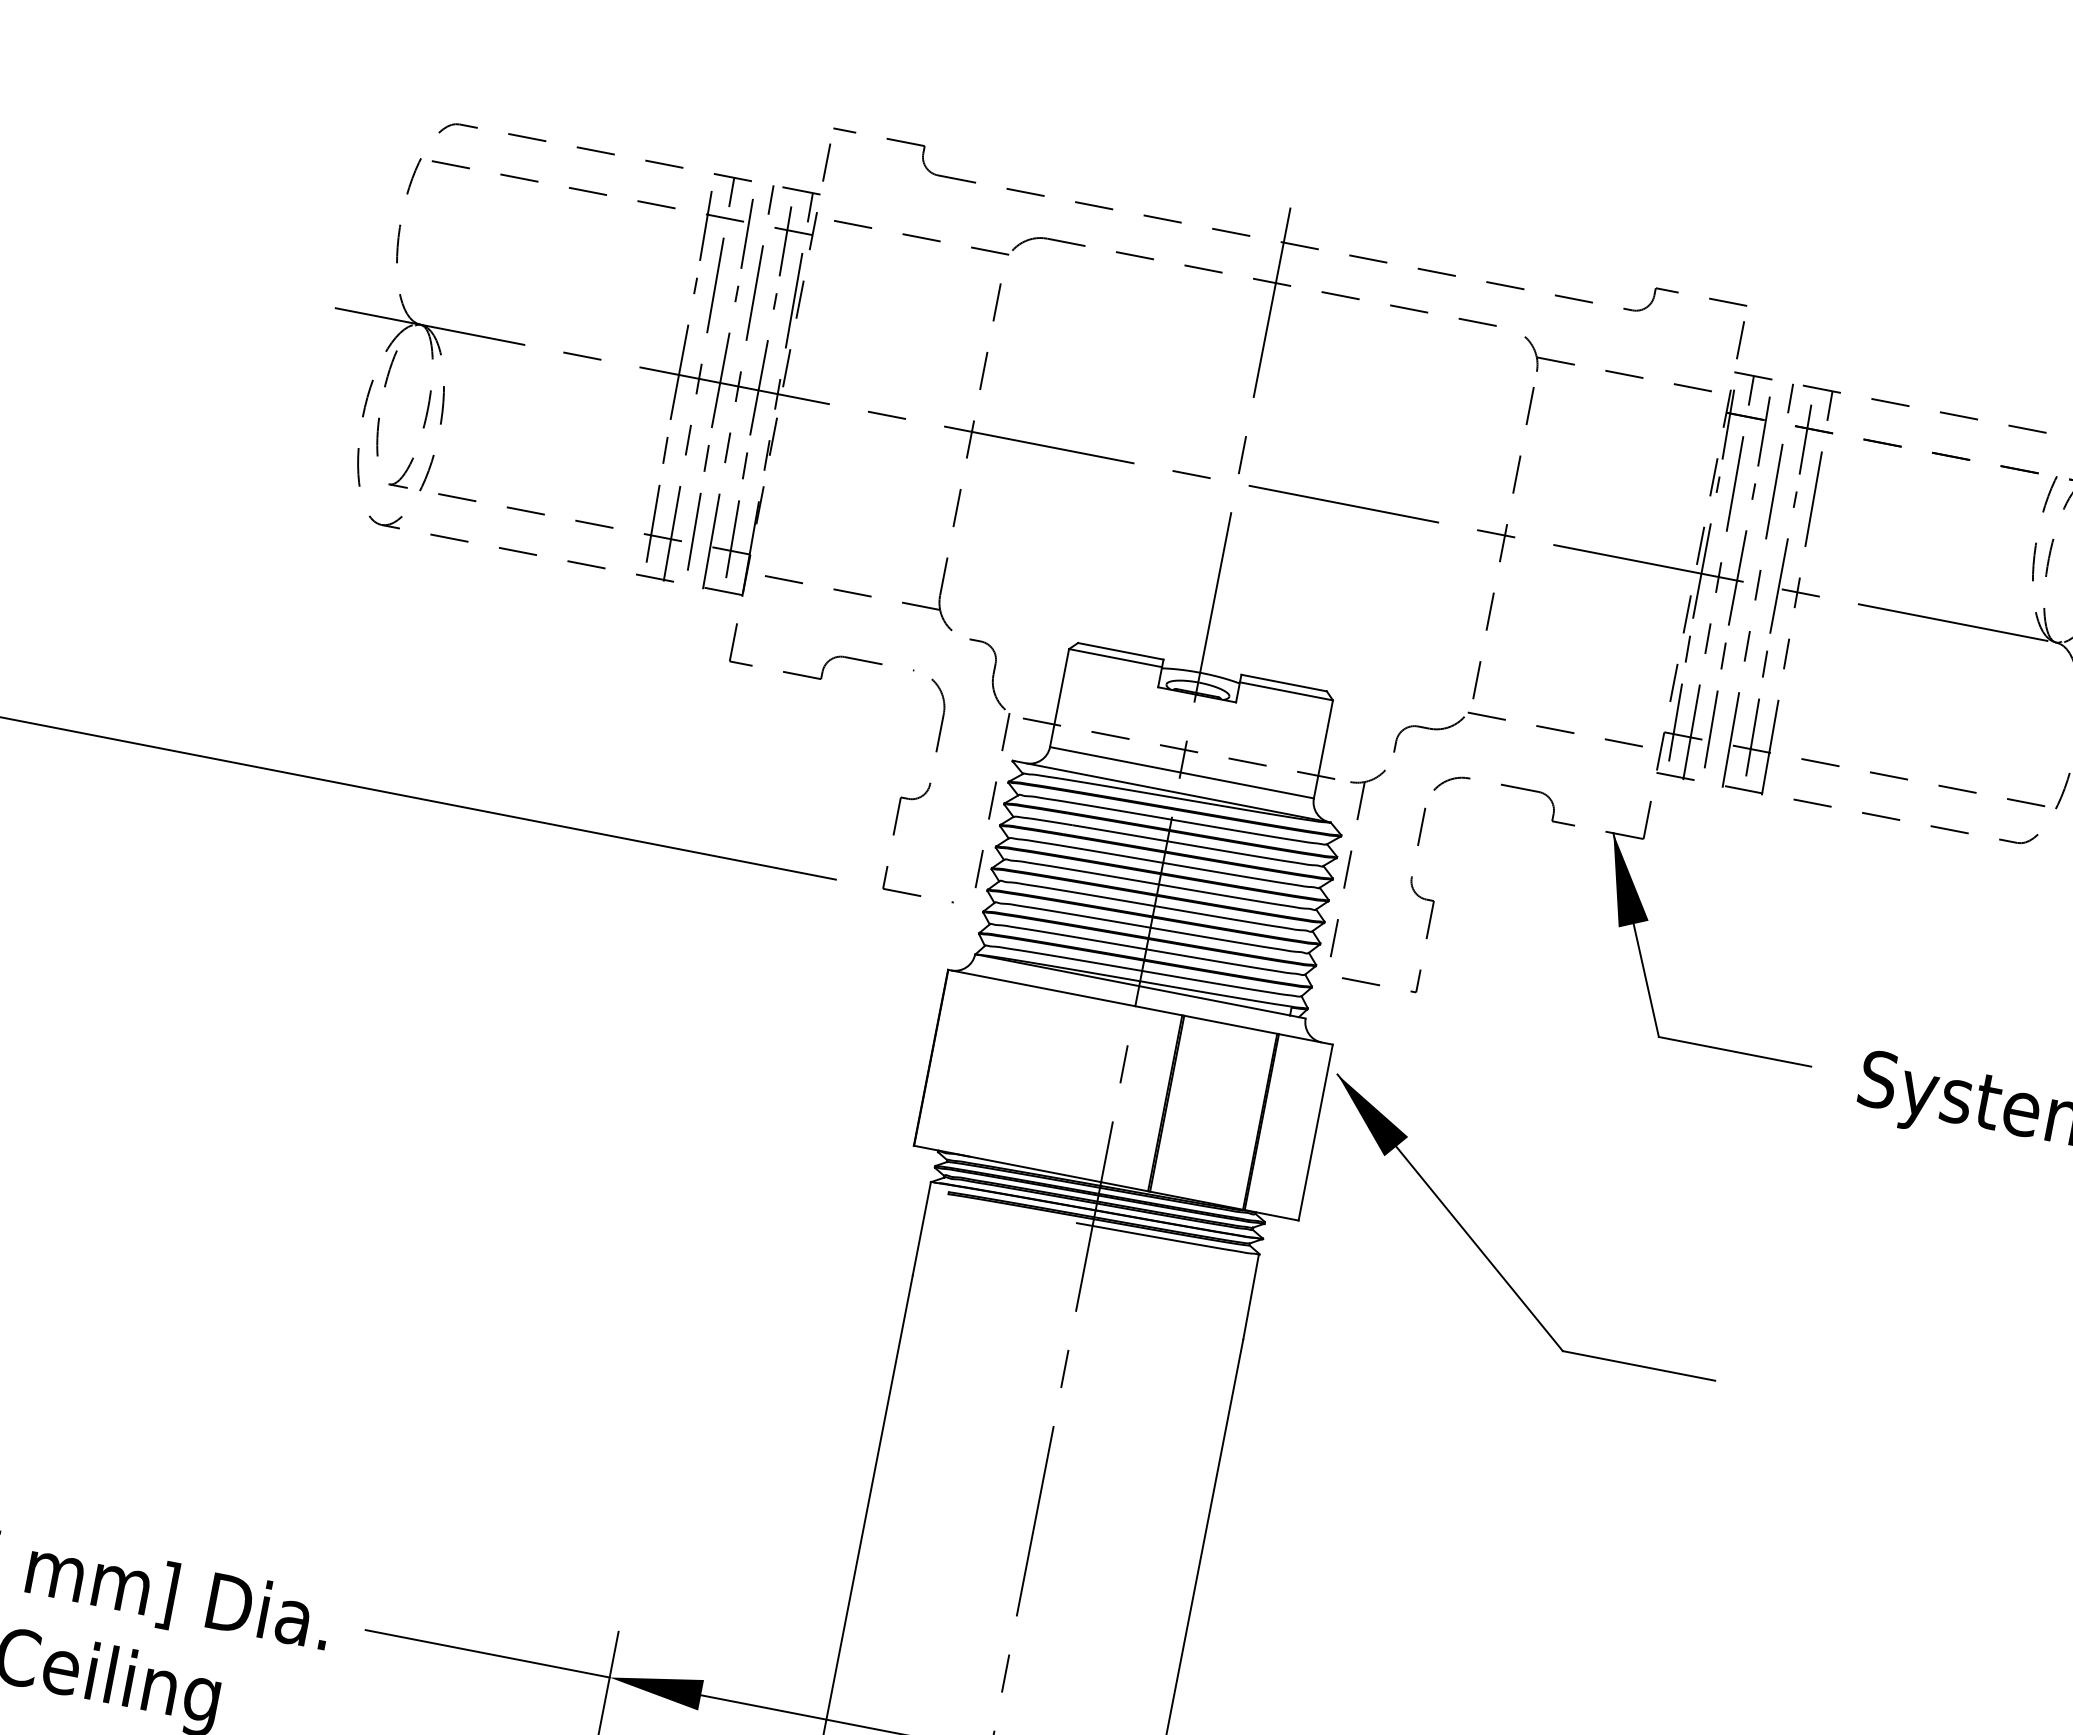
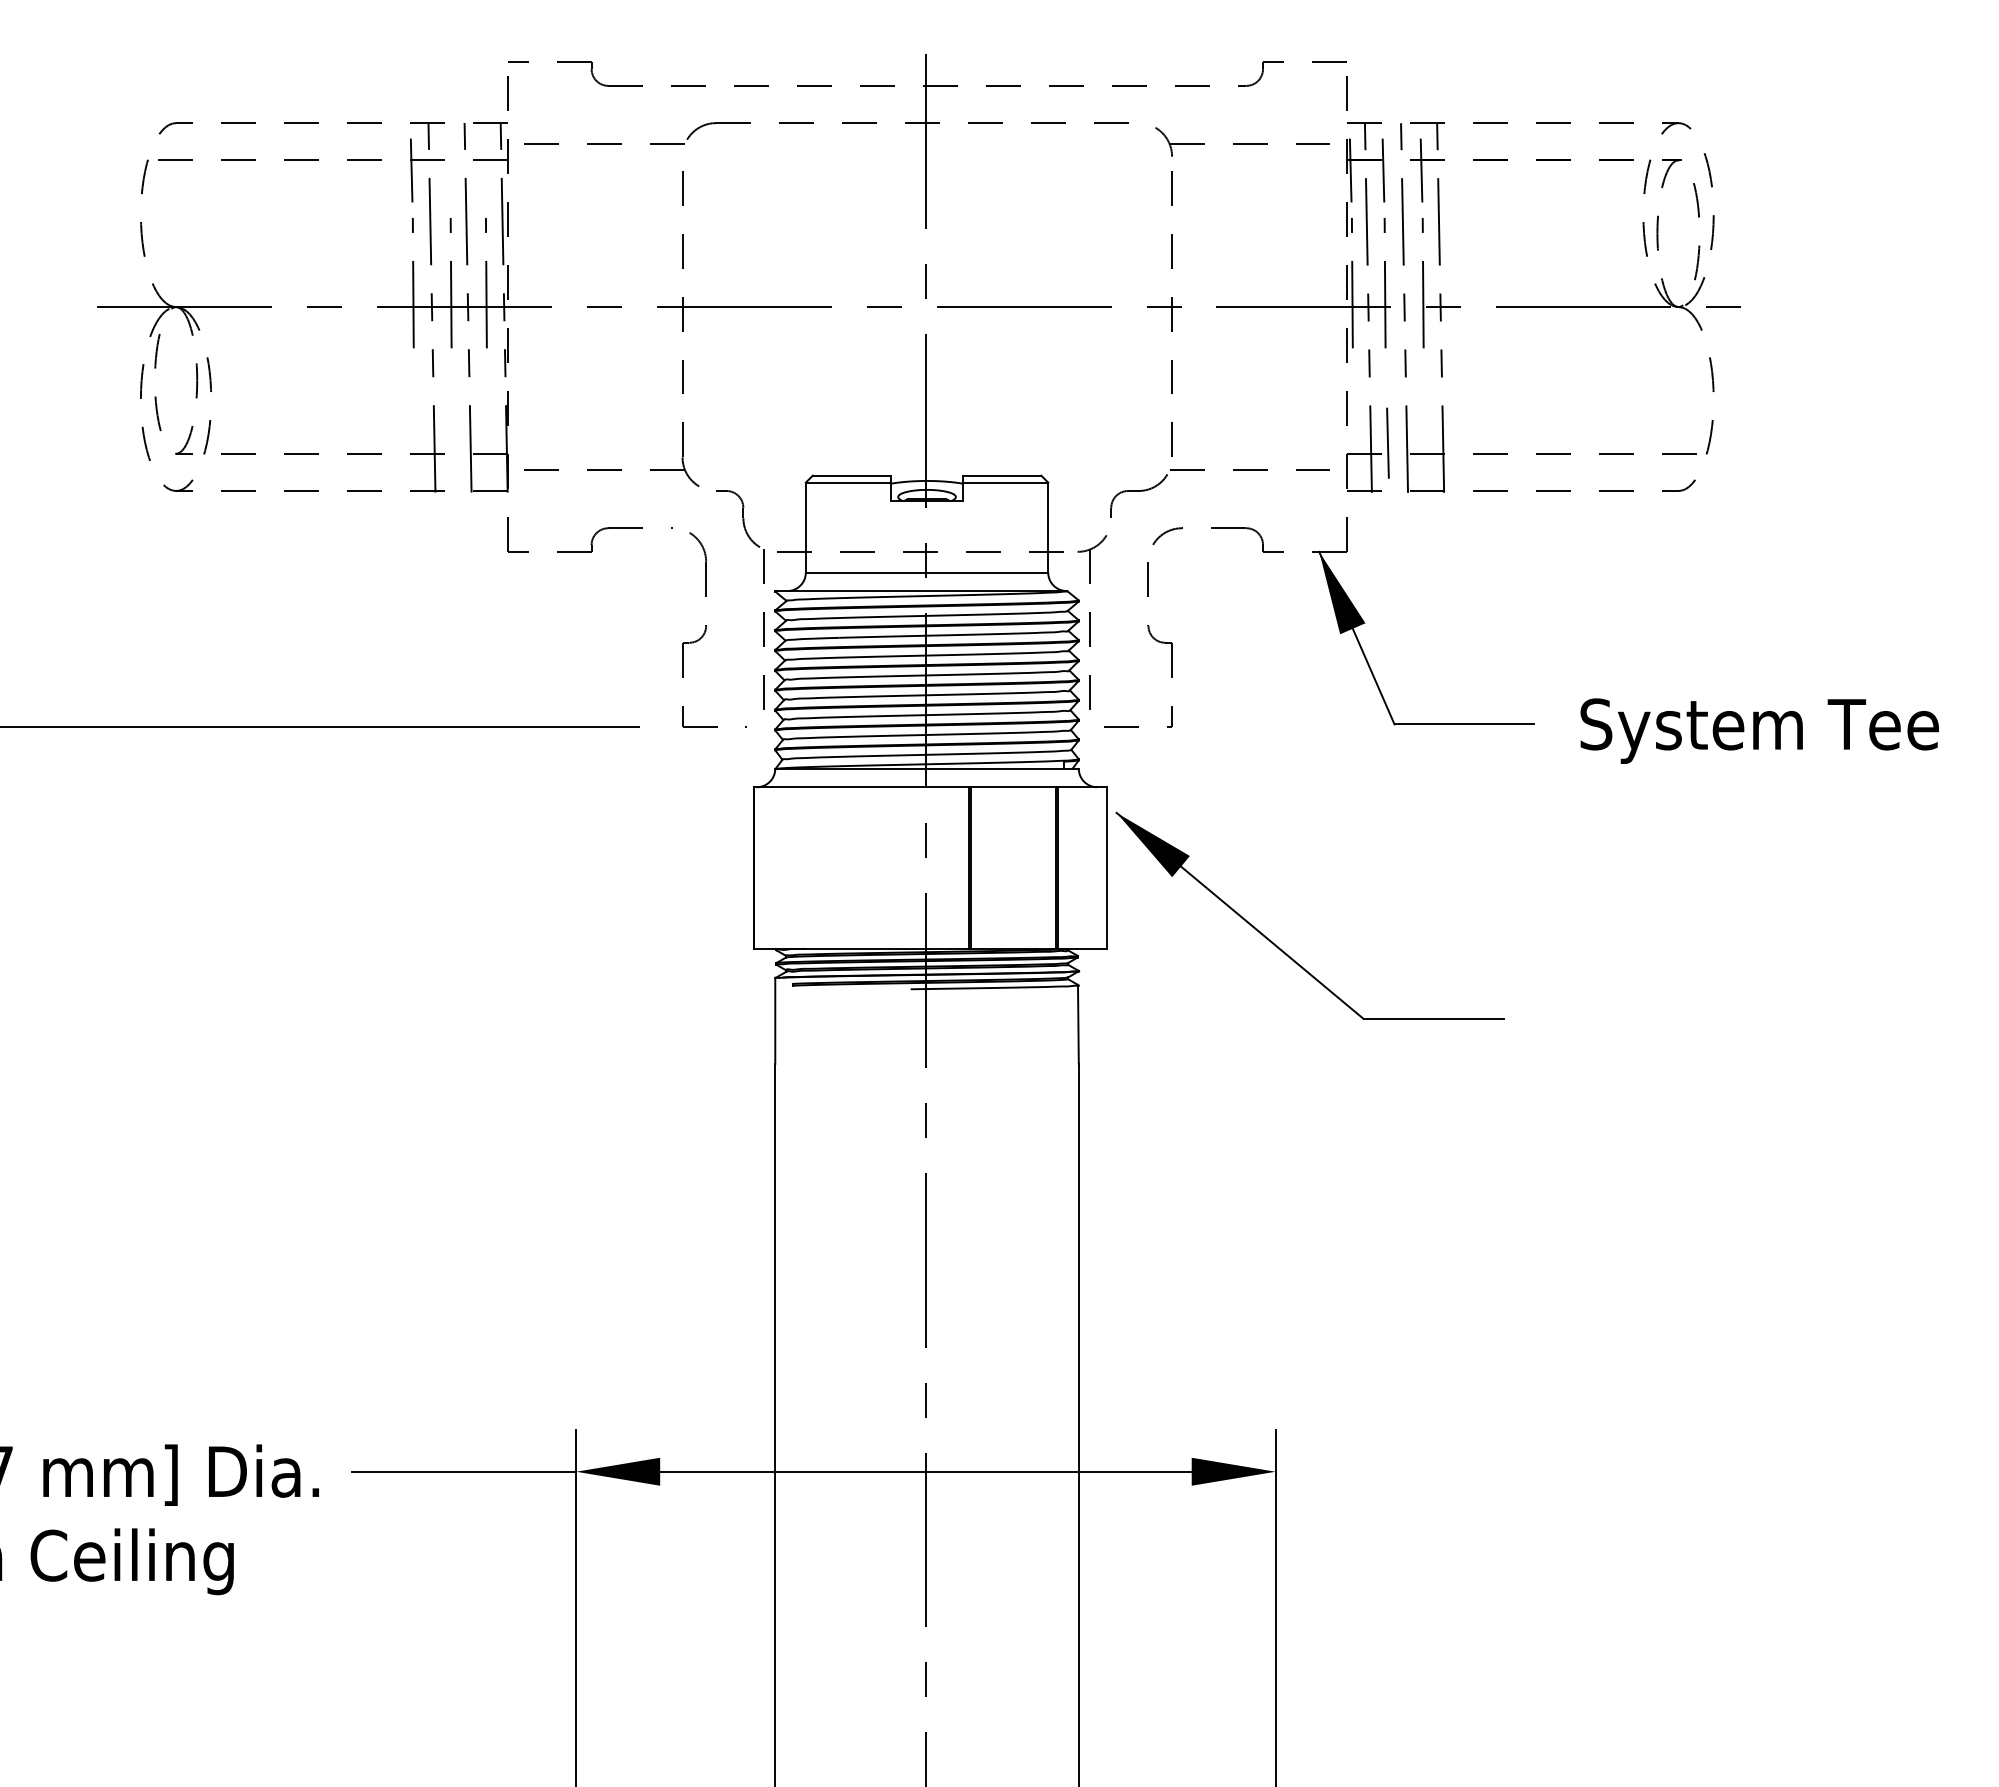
line: (747, 233) -> (449, 170), removed
line: (785, 241) -> (484, 170), removed
line: (665, 449) -> (414, 375), removed
line: (706, 457) -> (452, 375), removed
line: (745, 465) -> (487, 375), removed
line: (653, 523) -> (416, 442), removed
line: (693, 530) -> (453, 442), removed
line: (733, 538) -> (489, 442), removed
line: (1688, 648) -> (1353, 375), removed
line: (1722, 655) -> (1385, 375), removed
line: (1765, 663) -> (1424, 375), removed
line: (1676, 721) -> (1355, 442), removed
line: (1752, 736) -> (1425, 442), removed

